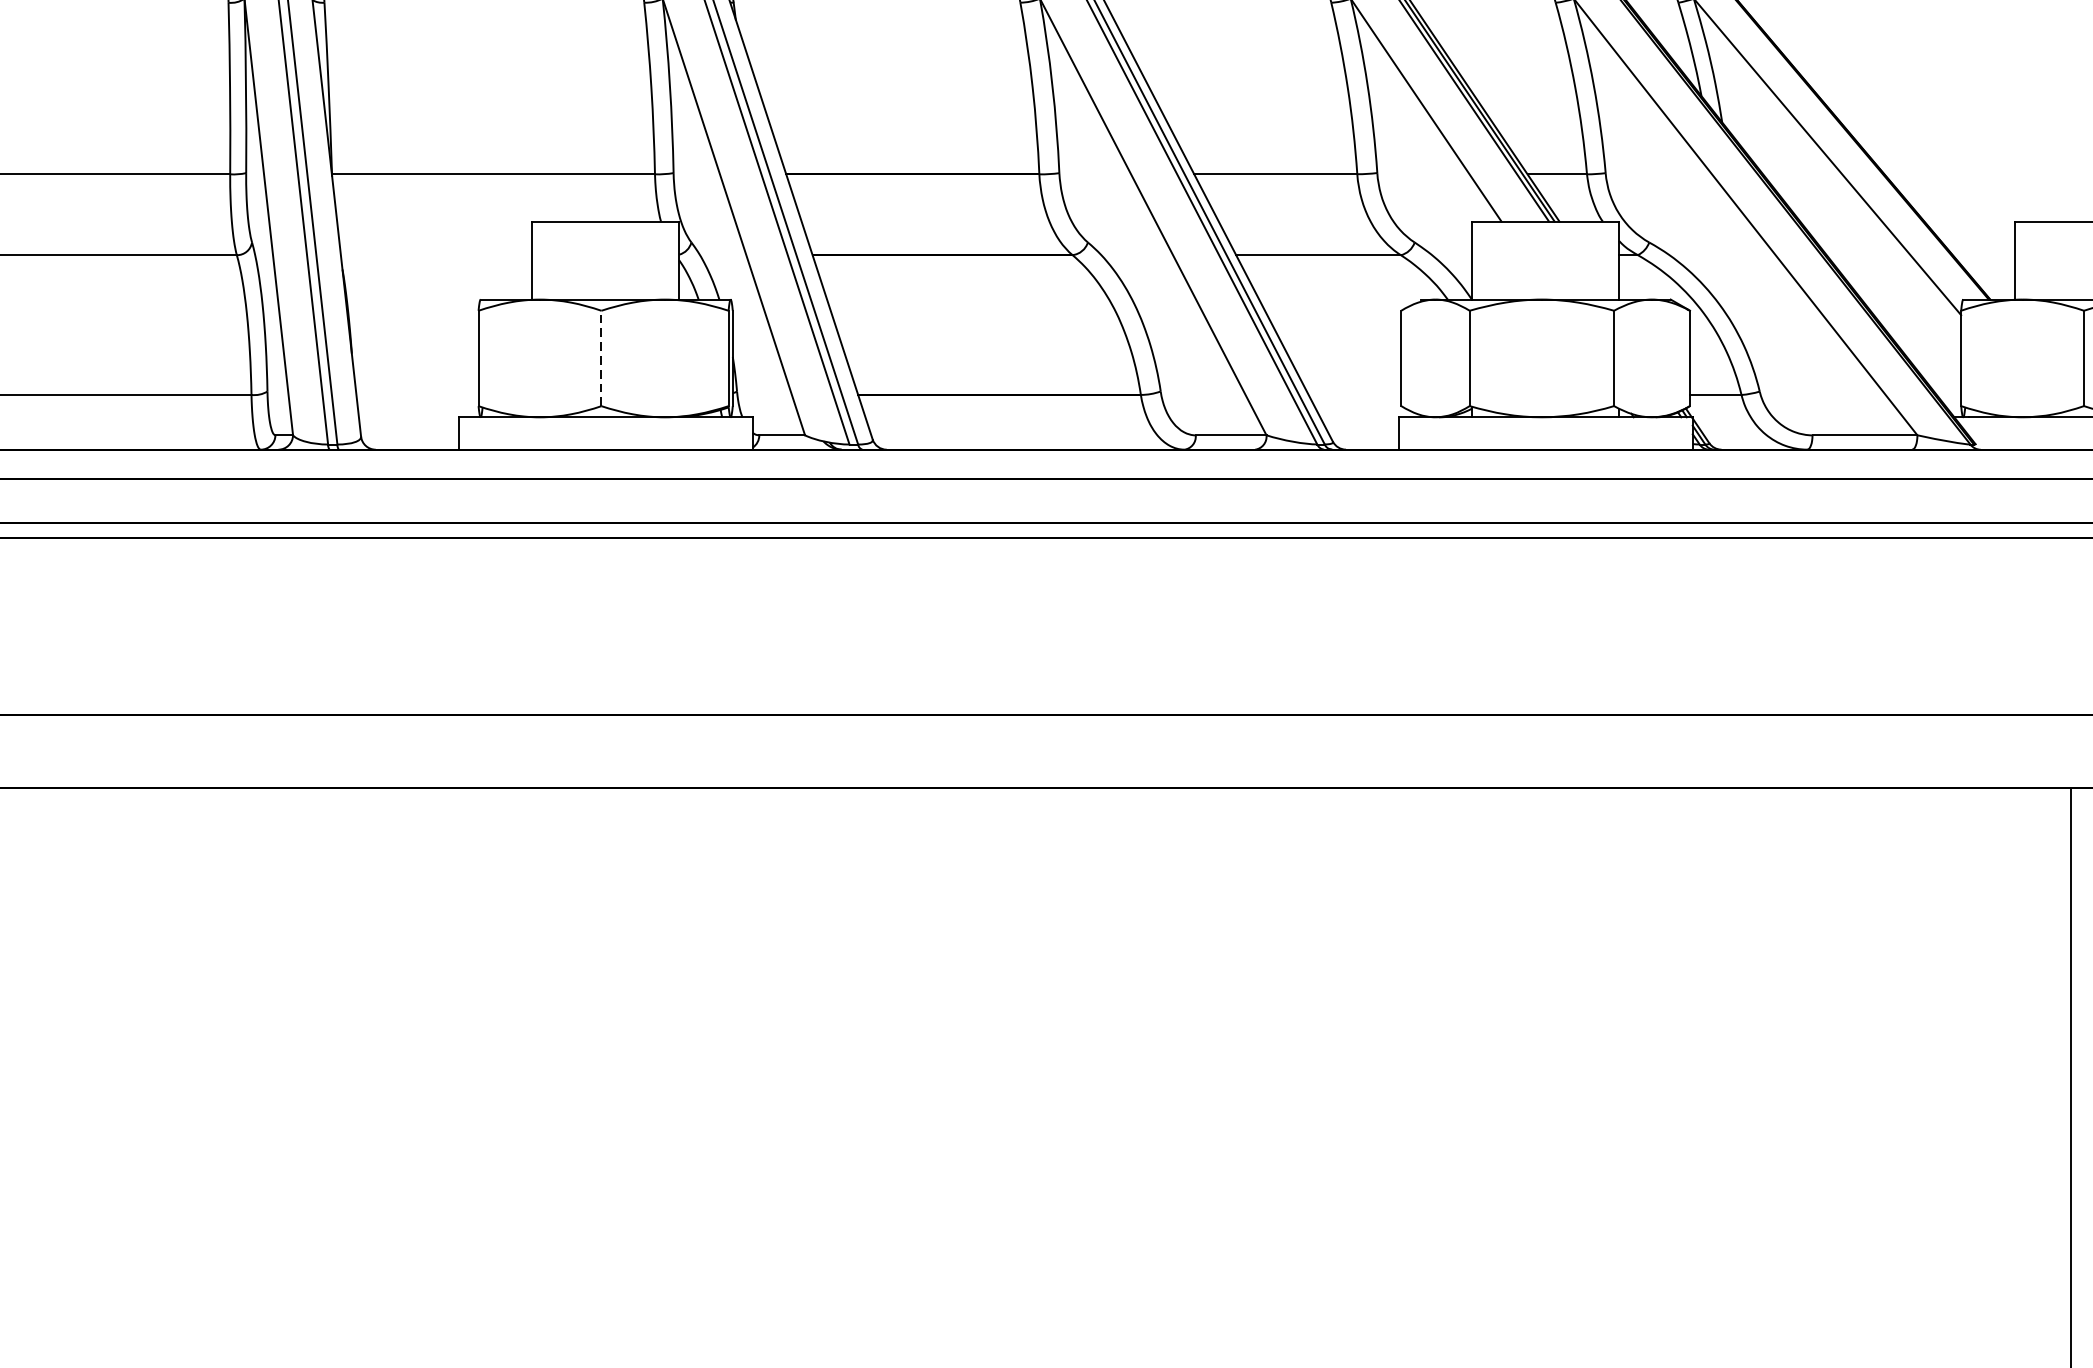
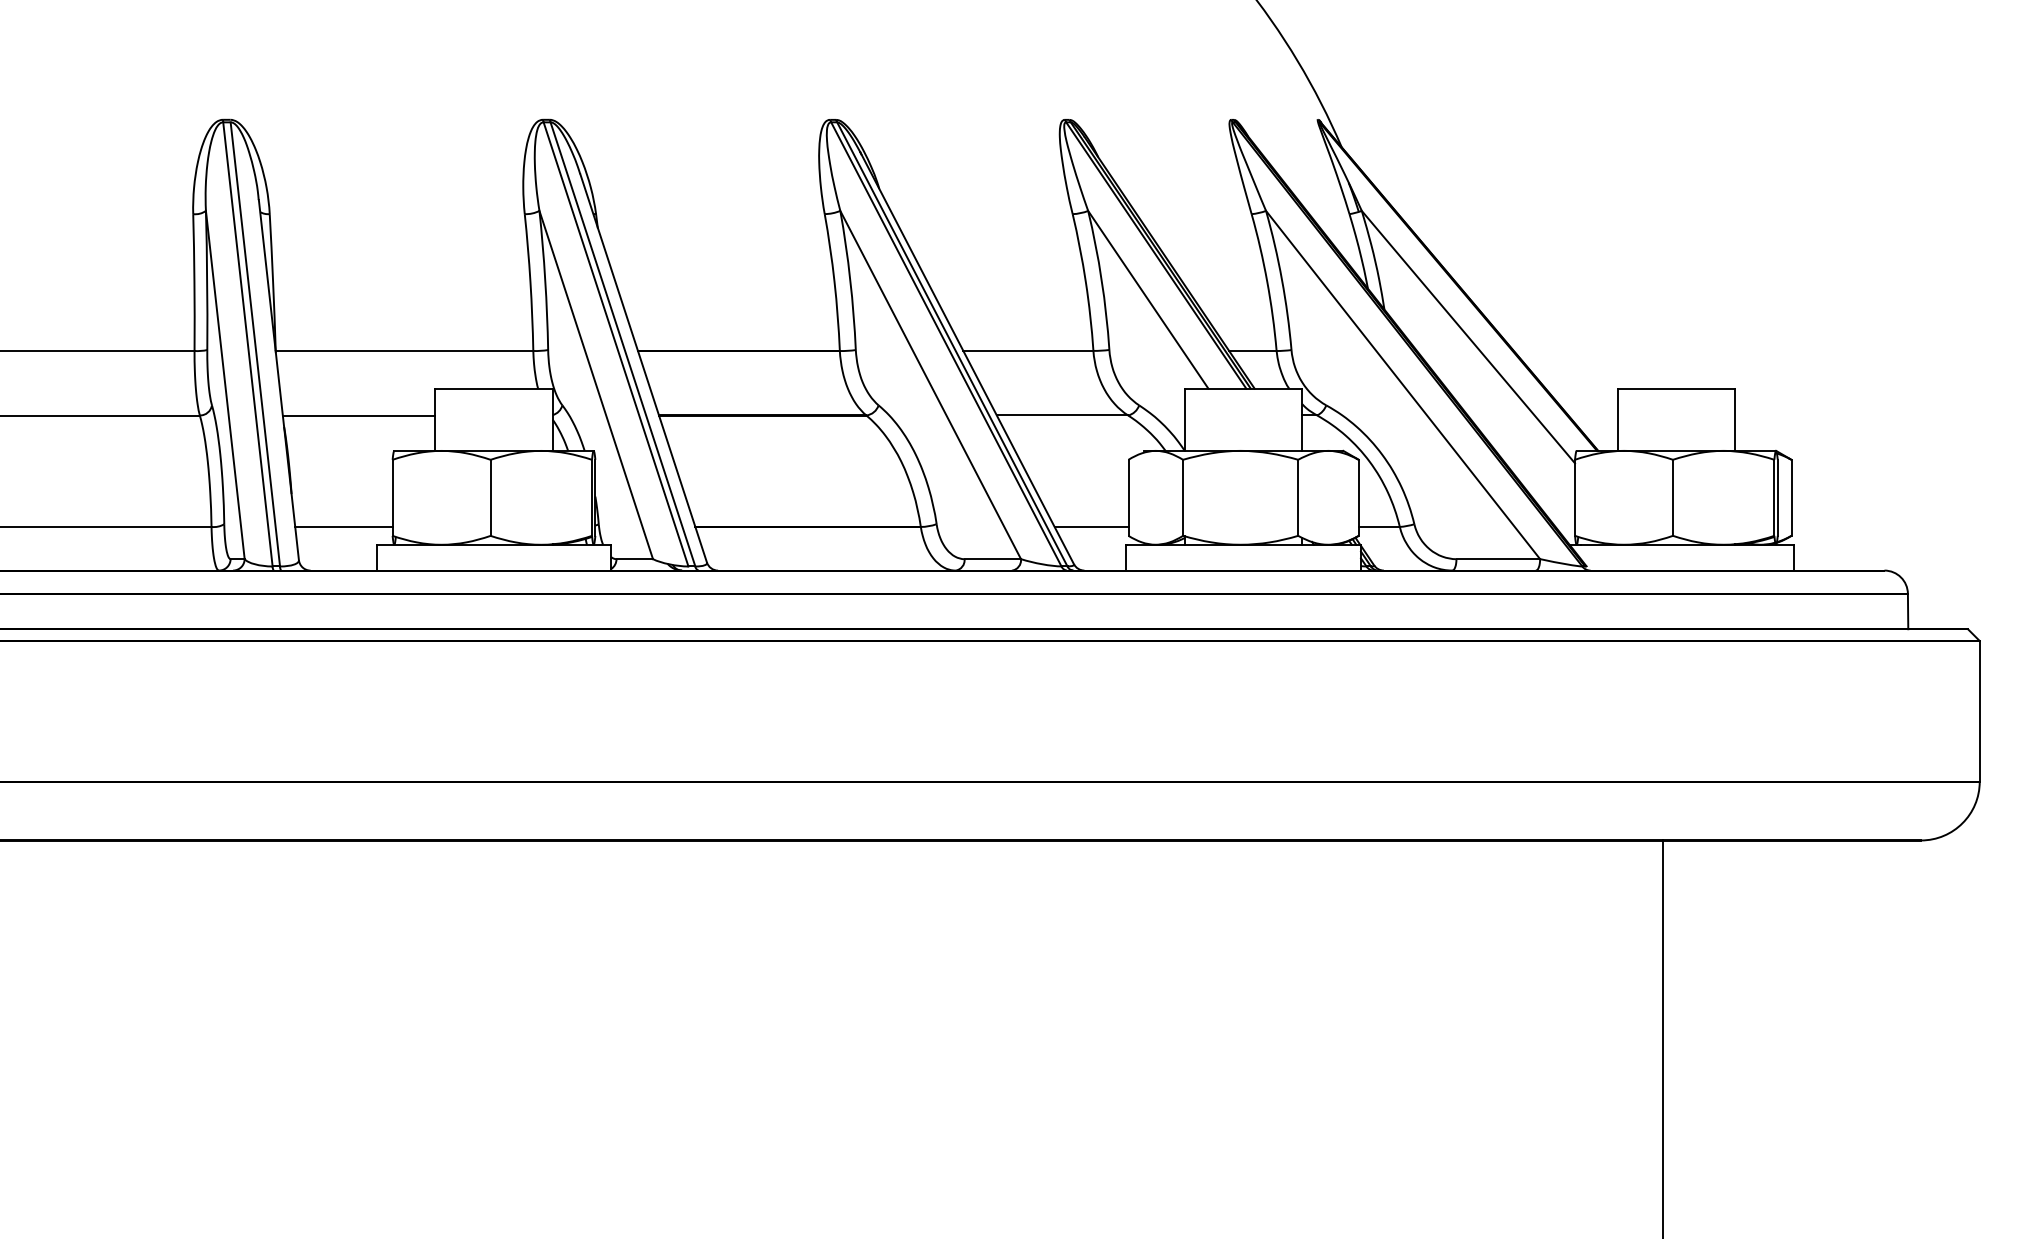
line: (435, 255) -> (358, 415), added
line: (601, 358) -> (490, 497), dashed -> solid
line: (416, 394) -> (343, 526), added
line: (1354, 394) -> (1091, 526), added

